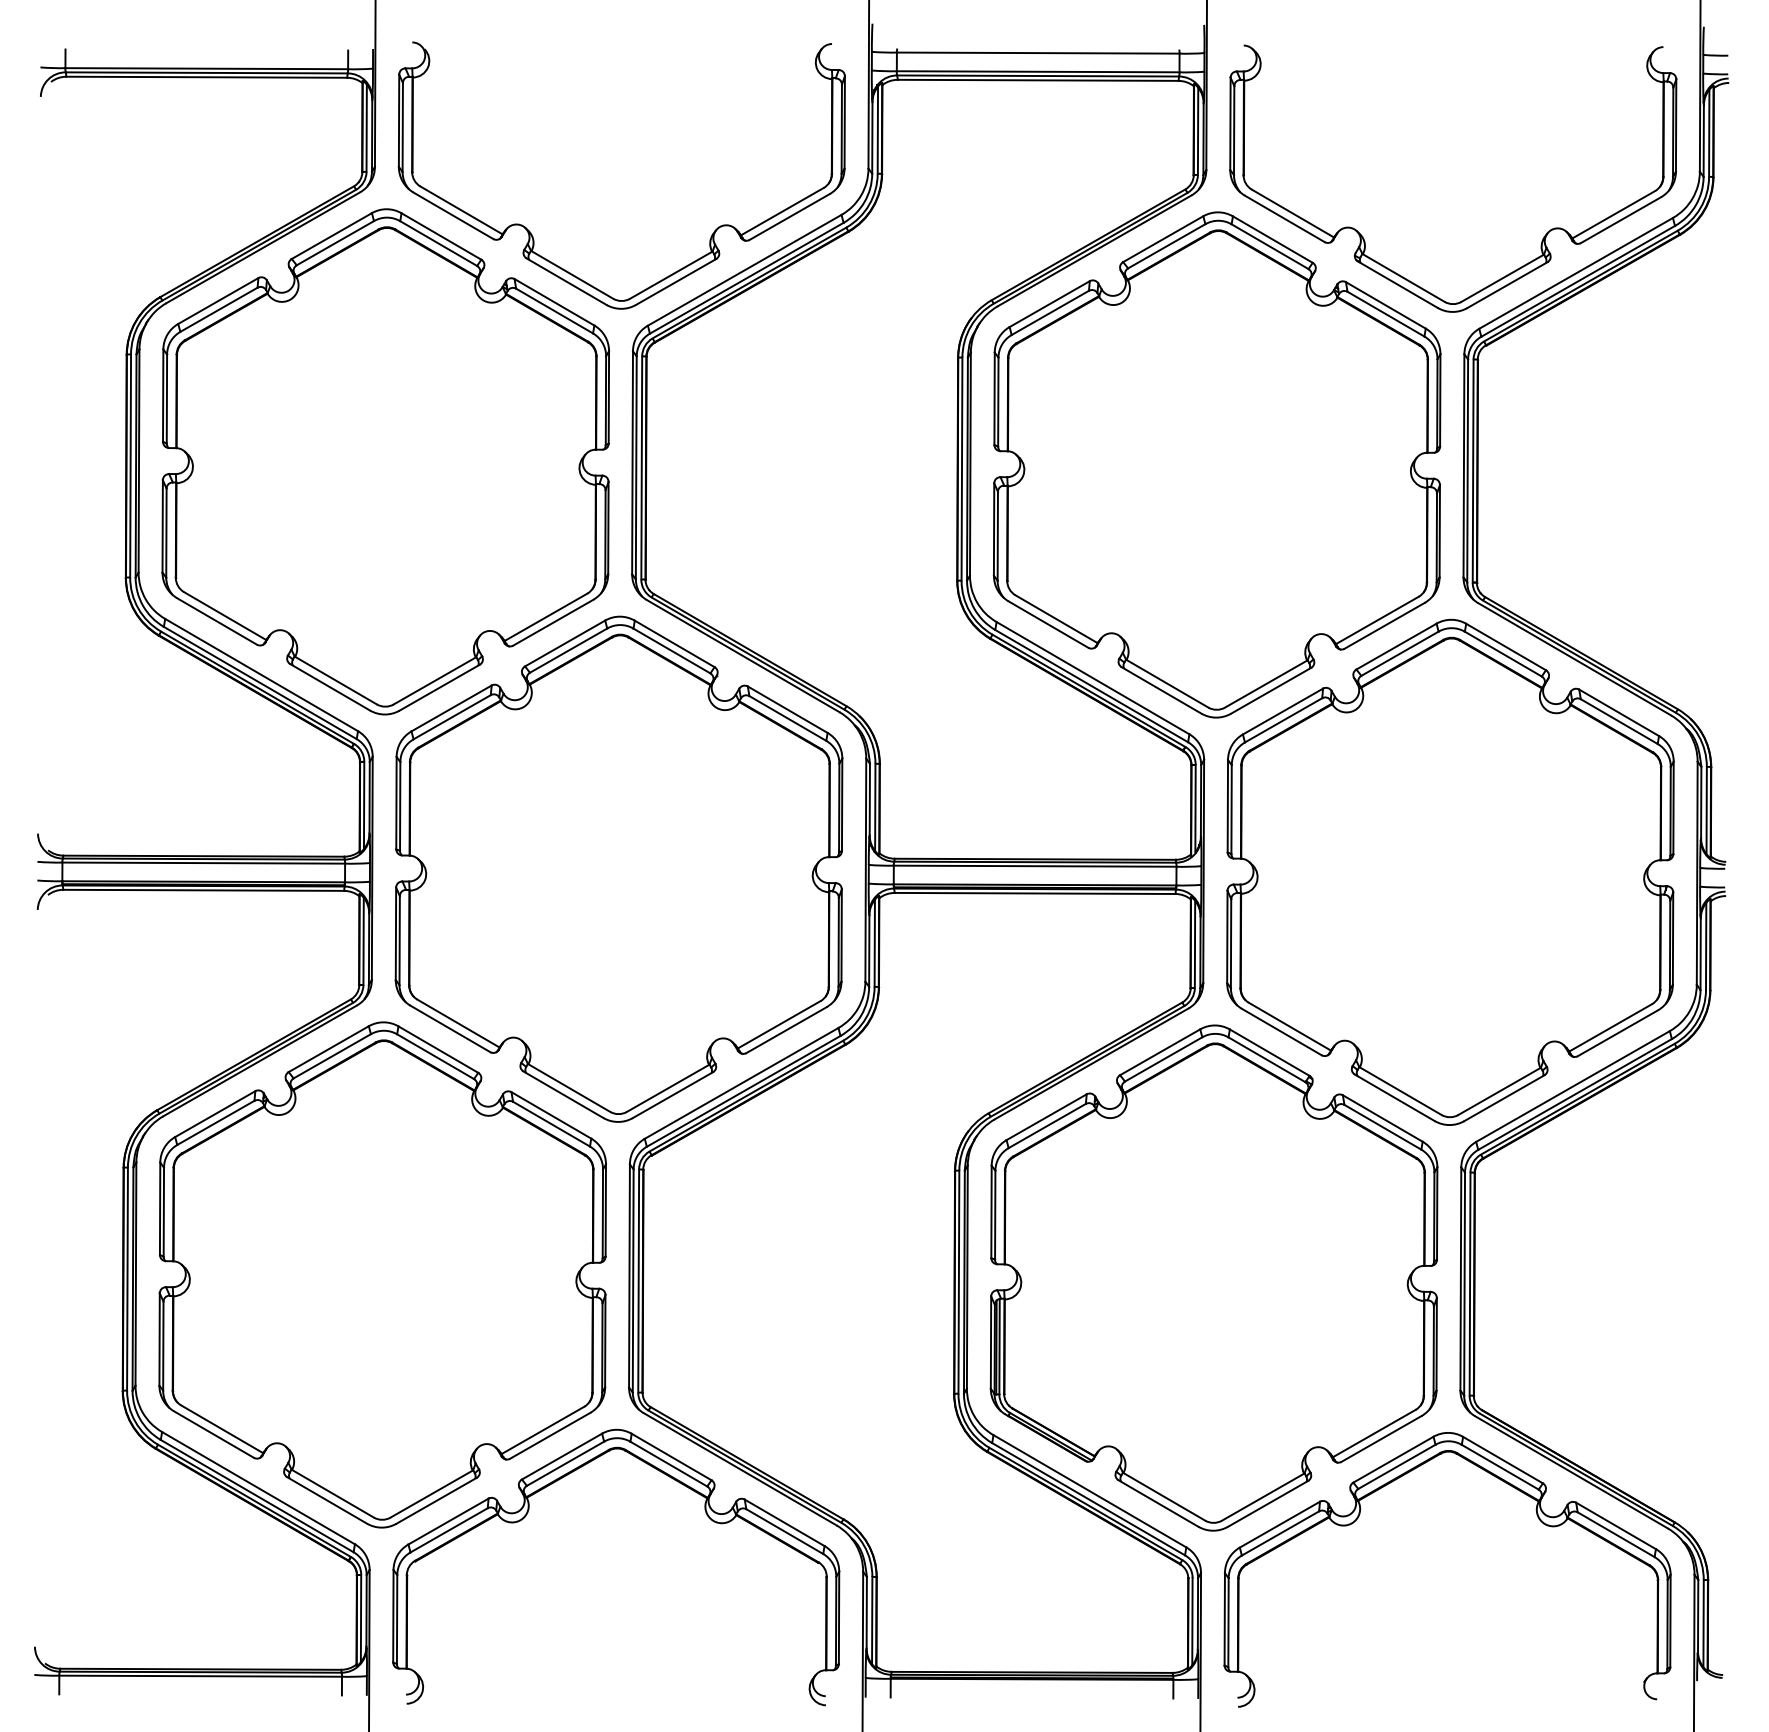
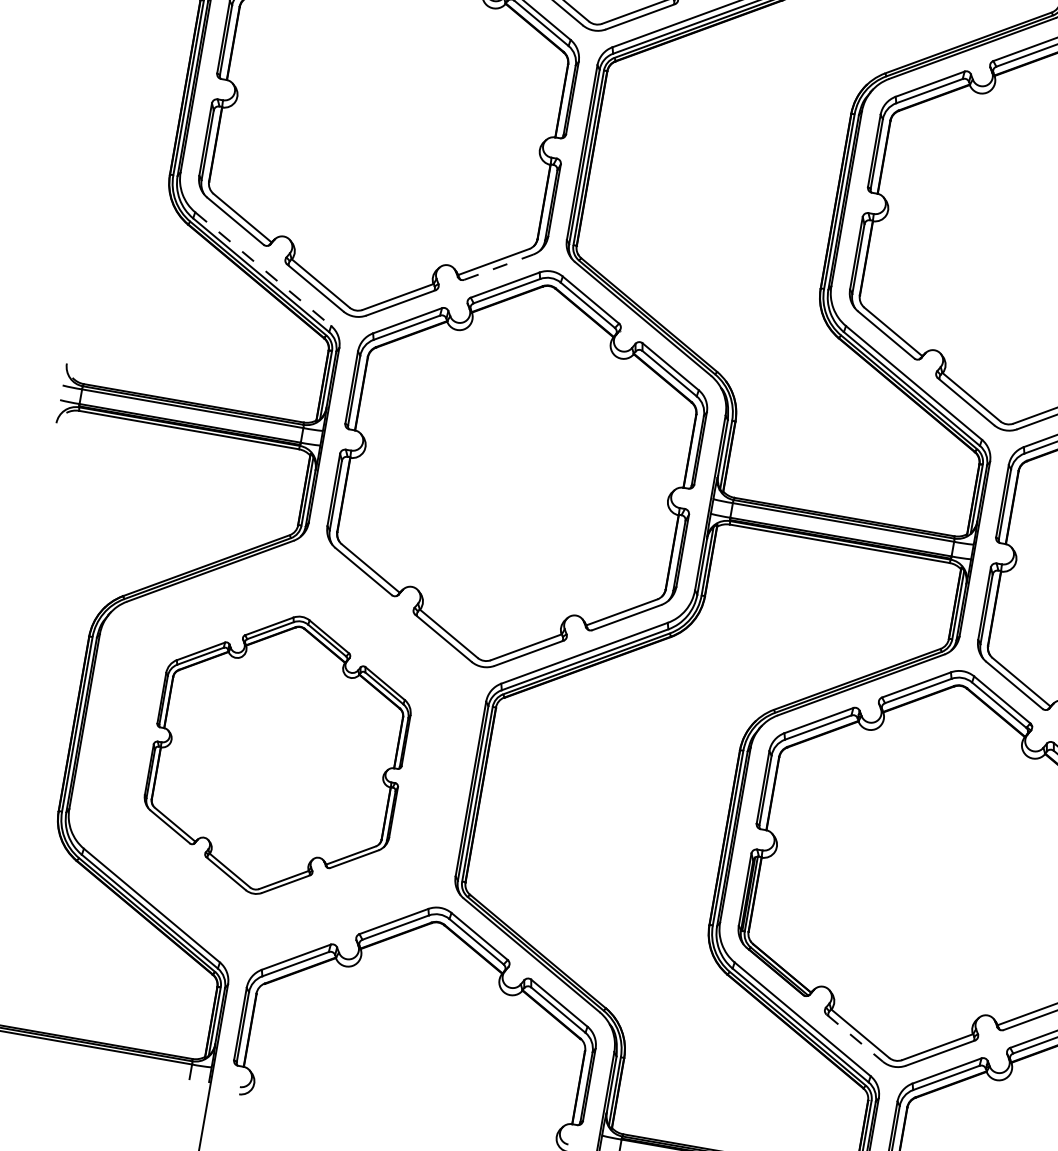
line: (553, 622) -> (498, 267), solid -> dashed
line: (261, 675) -> (263, 269), solid -> dashed
part: (382, 1274) -> (277, 754), size x0.7
line: (1158, 1503) -> (854, 1038), solid -> dashed

